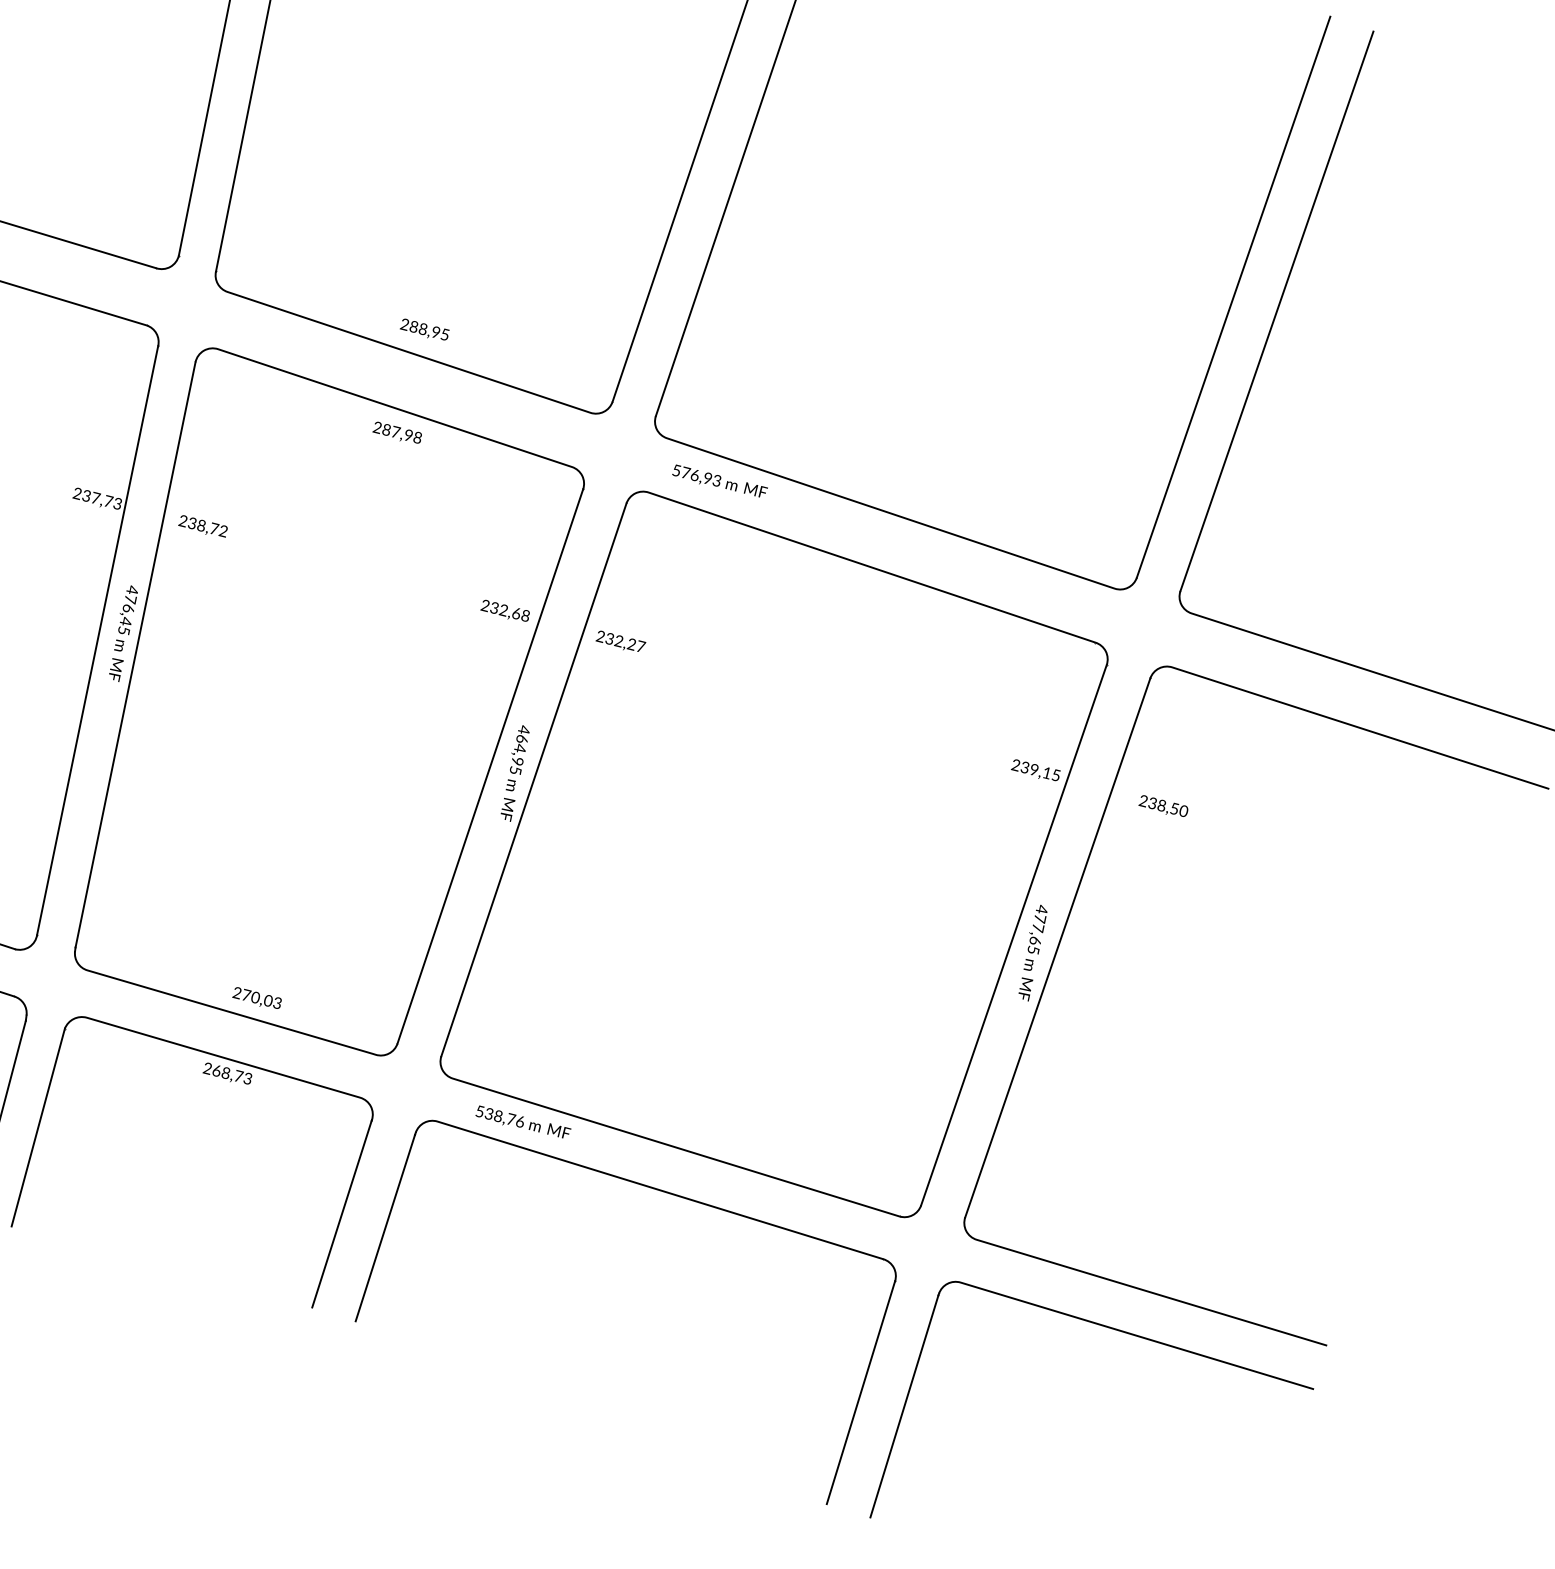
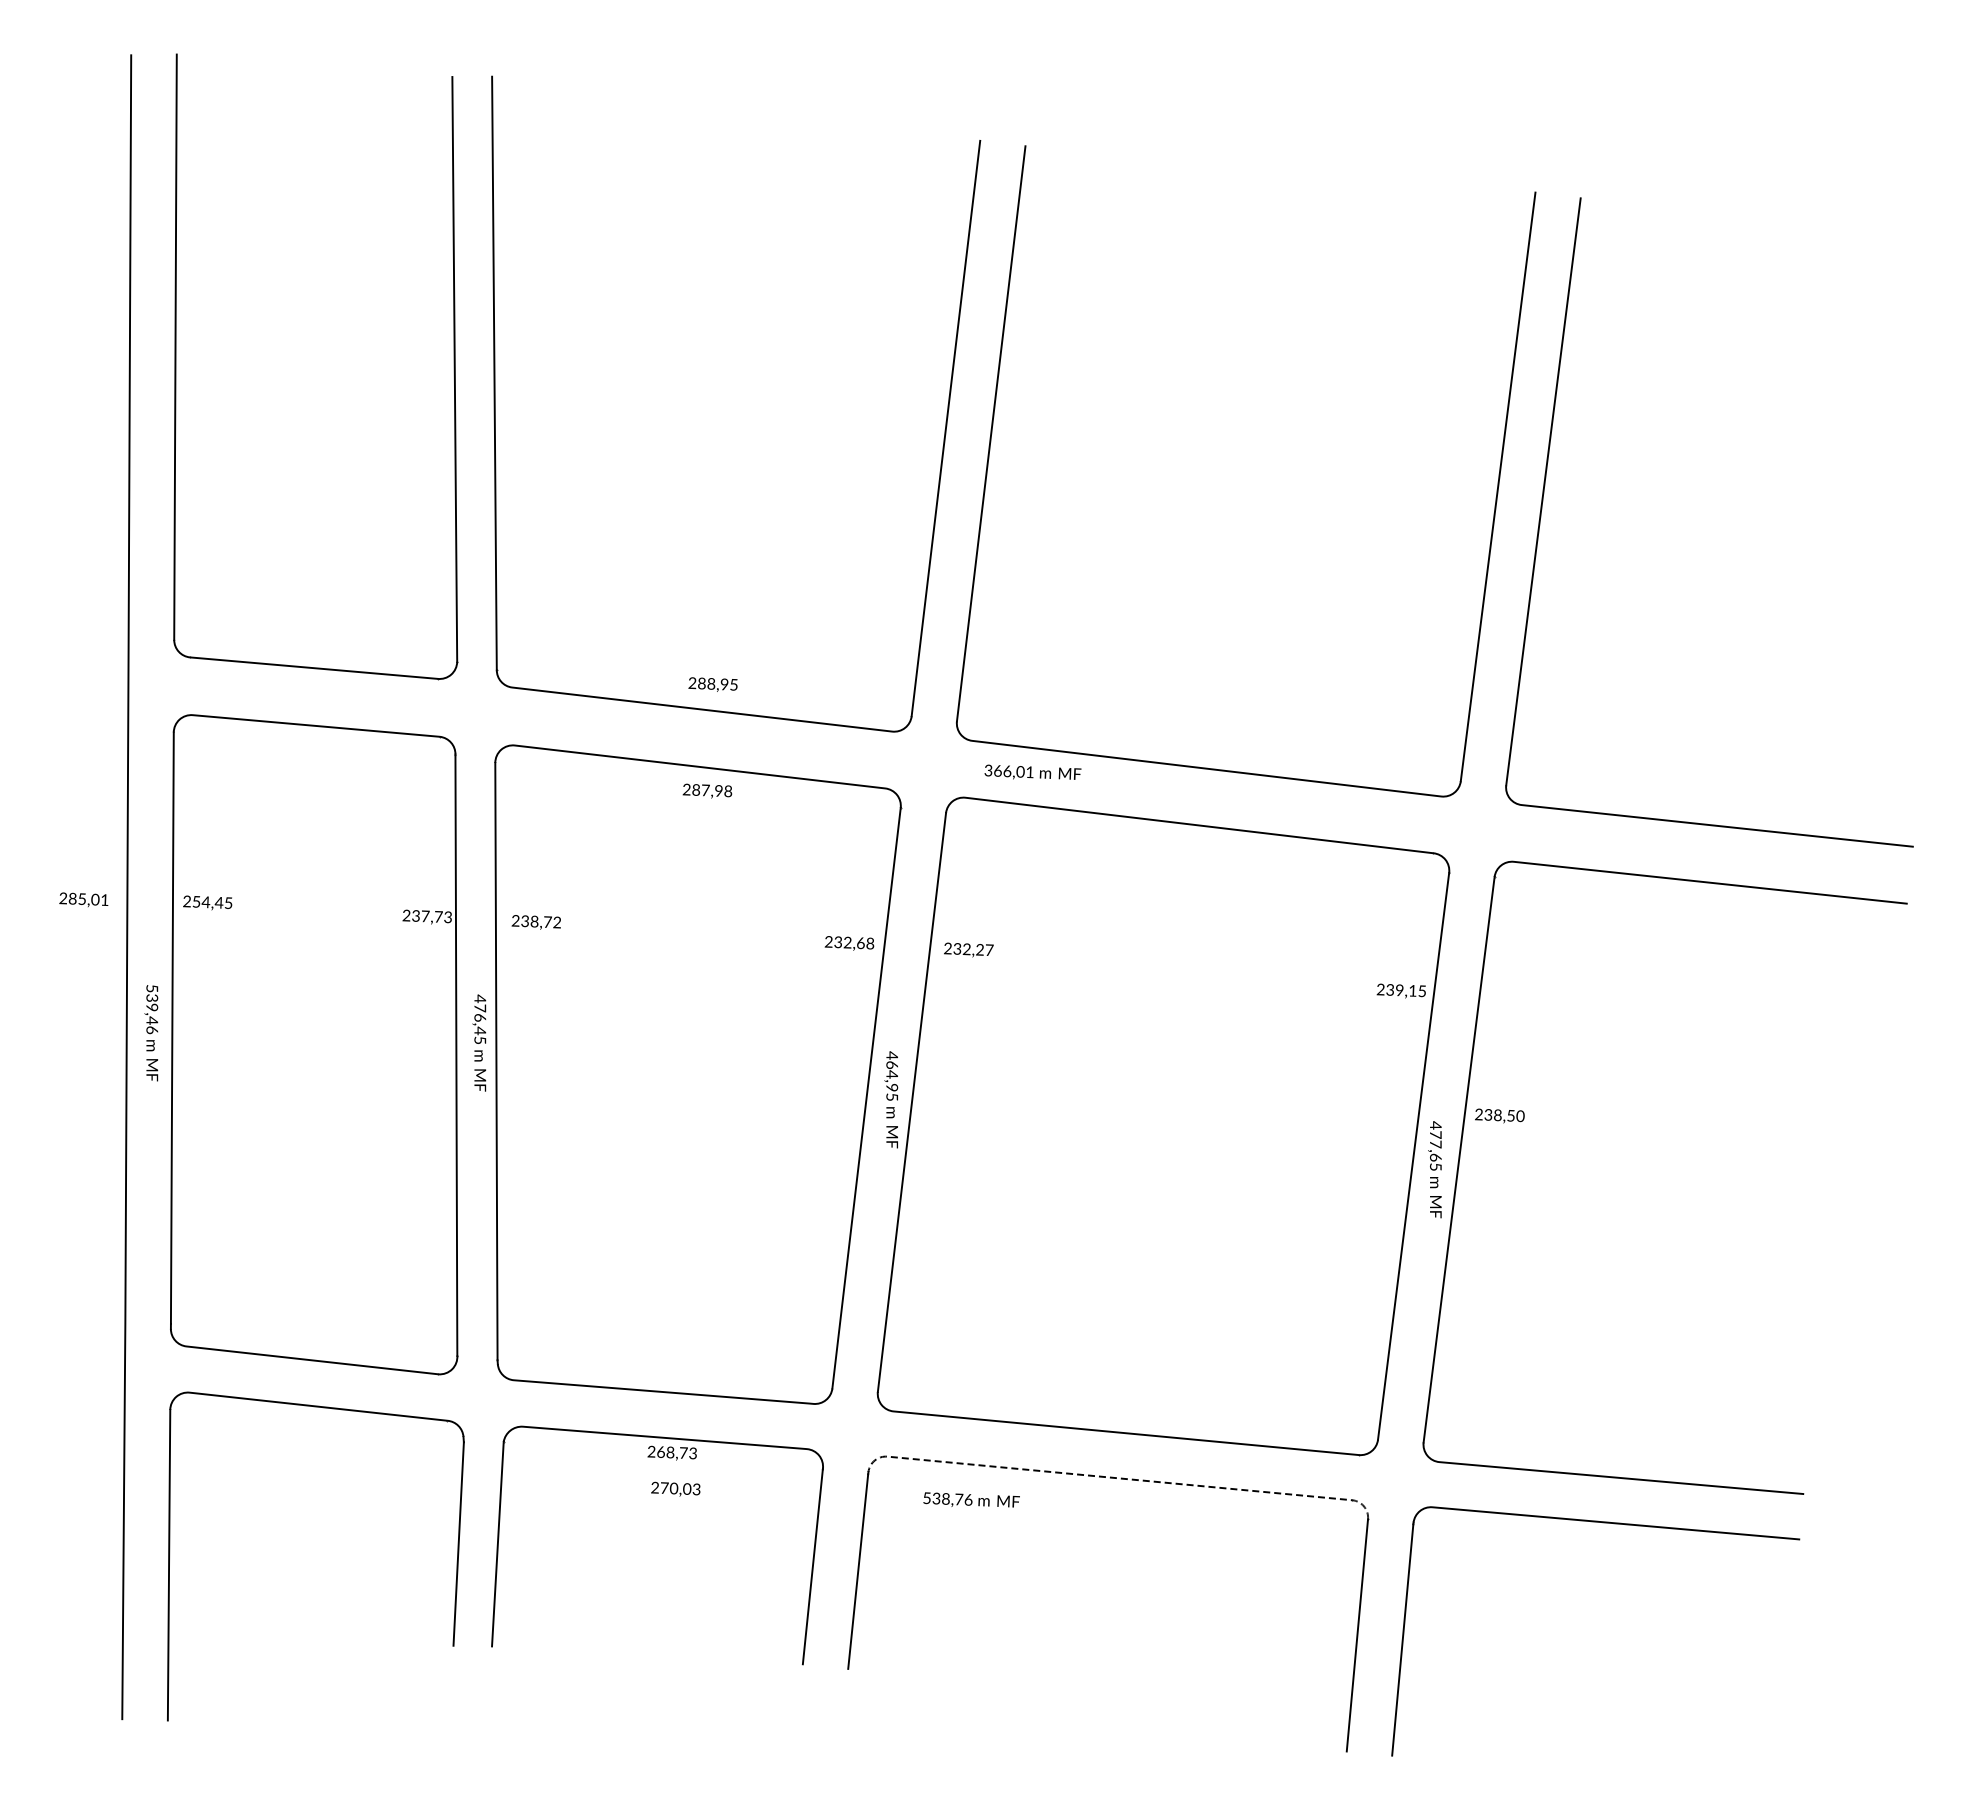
text: (696, 475) -> (1008, 771), 576,93 -> 366,01
text: (1163, 806) -> (1499, 1115), moved
text: (257, 997) -> (675, 1488), moved
text: (523, 1121) -> (971, 1499), moved
line: (660, 1190) -> (1119, 1478), solid -> dashed

